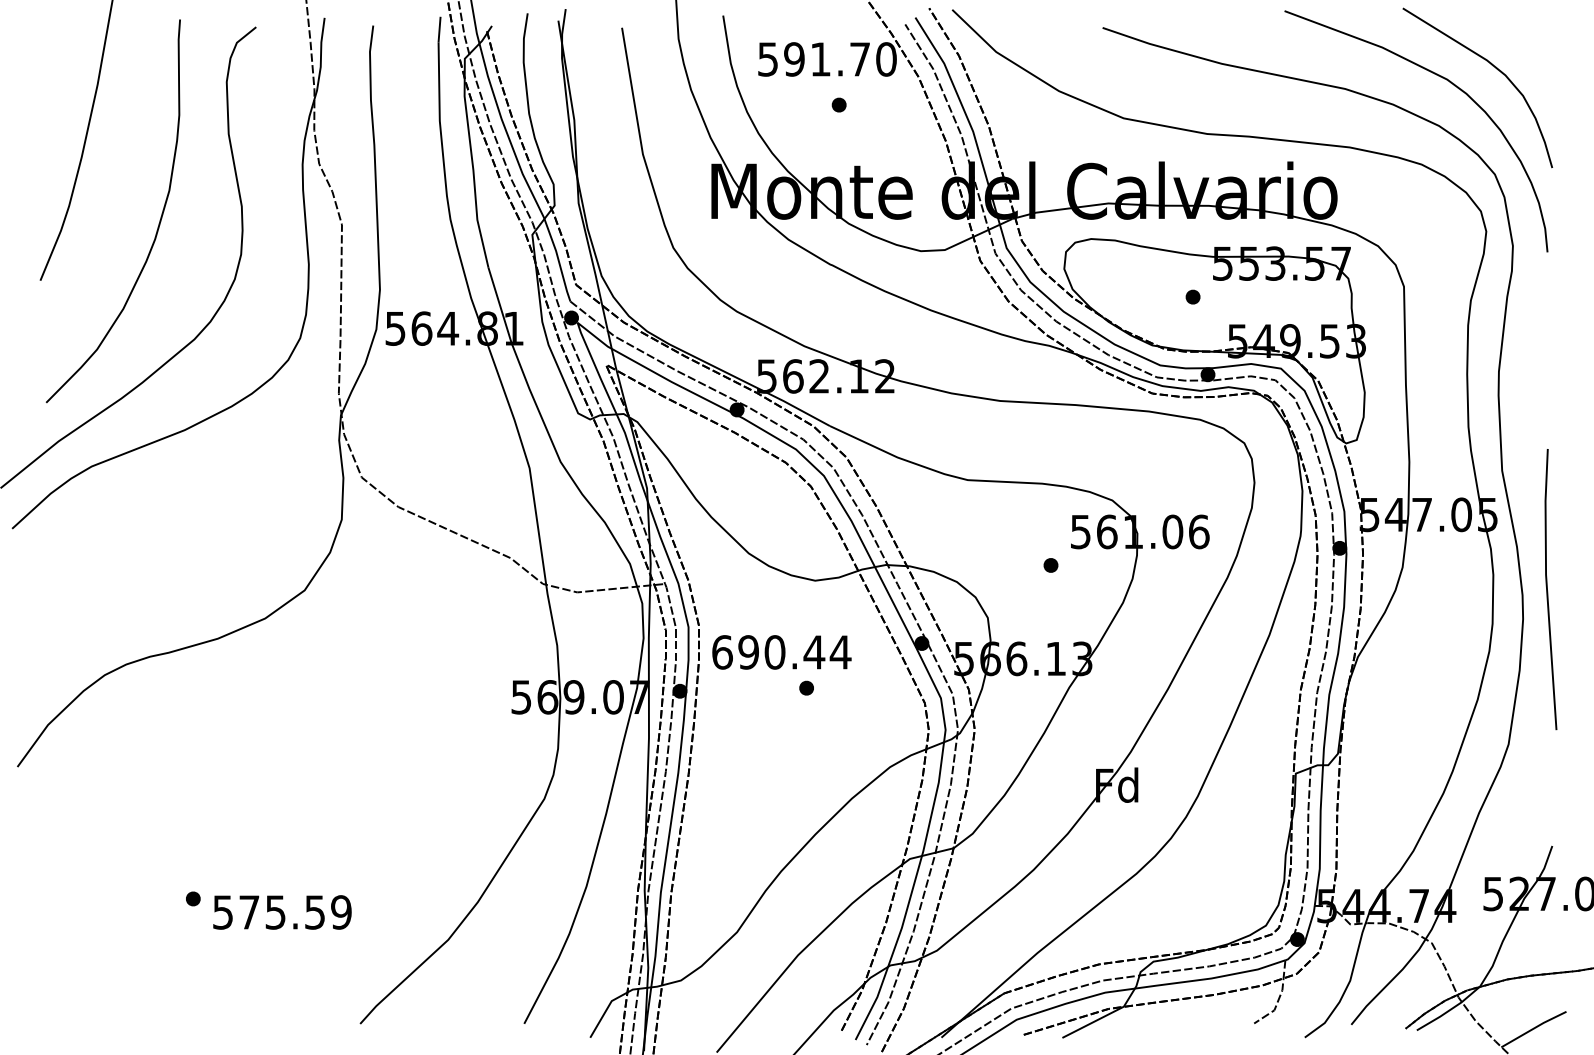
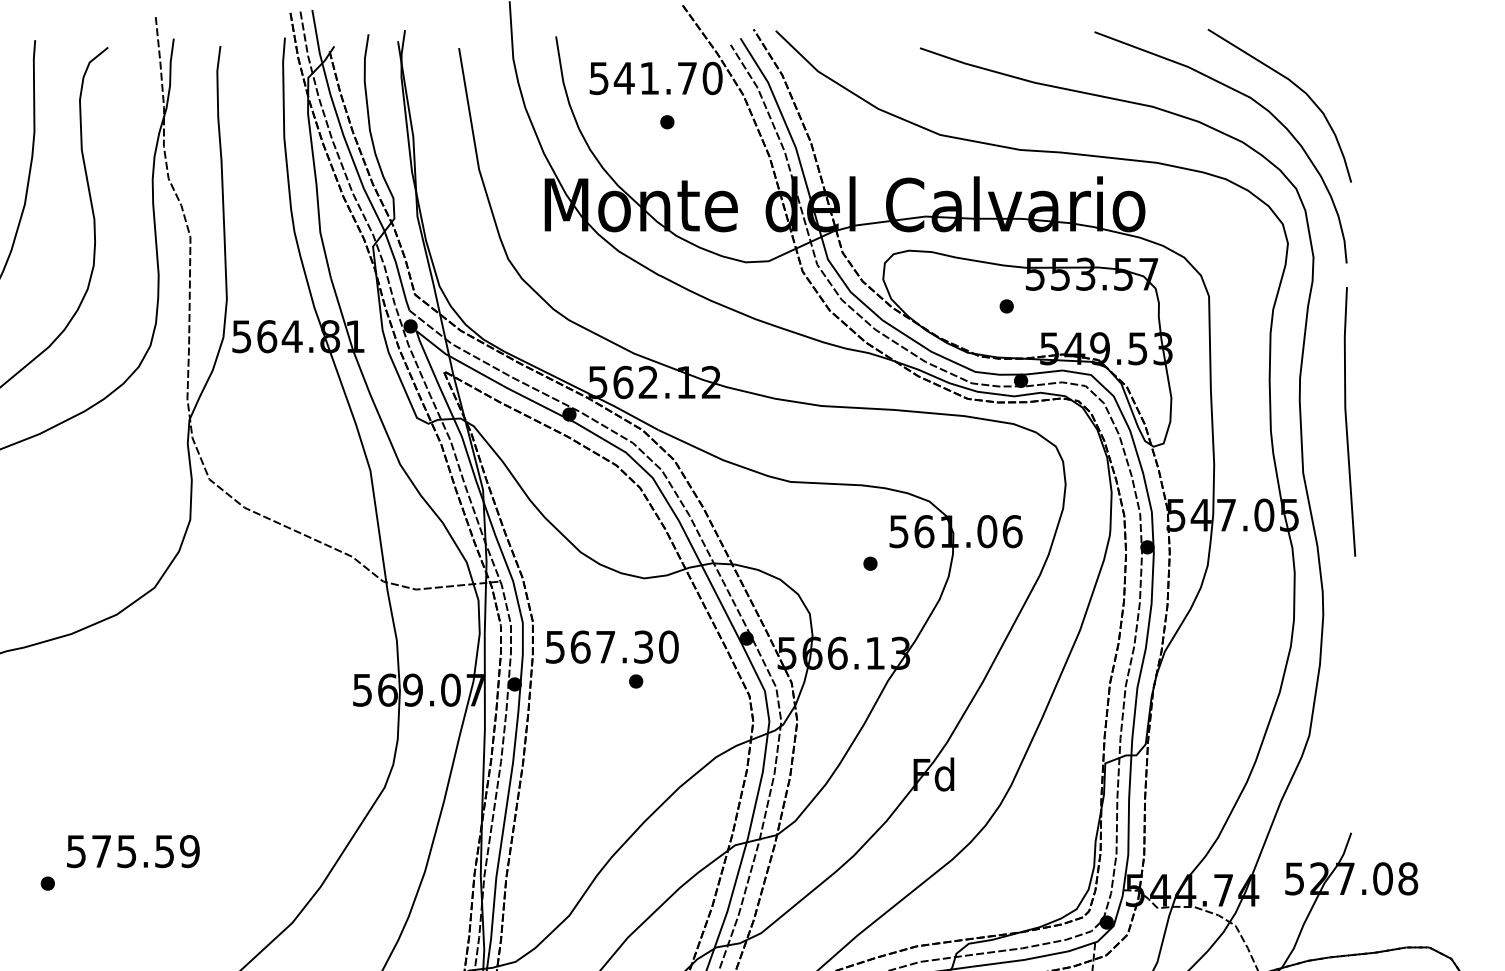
text: (794, 59) -> (624, 78), 591.70 -> 541.70
line: (1548, 591) -> (1347, 423), moved
text: (781, 652) -> (612, 647), 690.44 -> 567.30
text: (282, 912) -> (133, 851), moved

